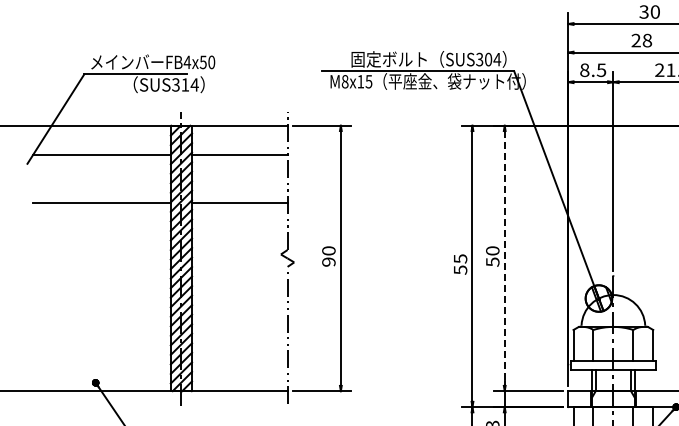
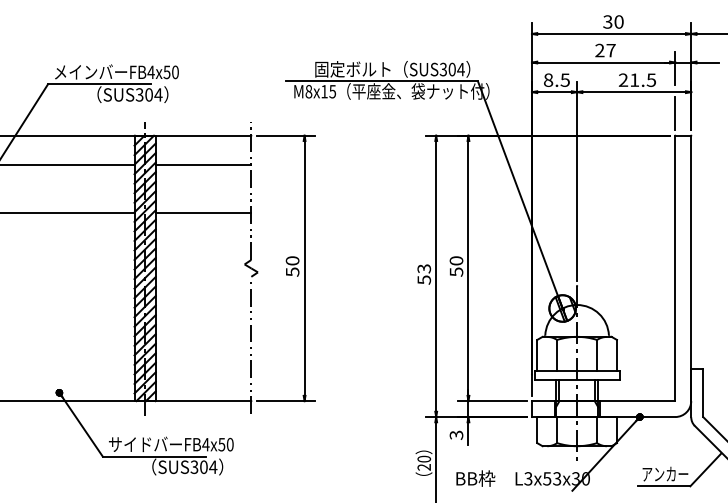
text: (646, 40) -> (610, 50), 28 -> 27
text: (184, 84) -> (148, 94), SUS314 -> SUS304
text: (459, 258) -> (423, 268), 55 -> 53
line: (504, 258) -> (468, 268), dashed -> solid
text: (328, 261) -> (292, 271), 90 -> 50

